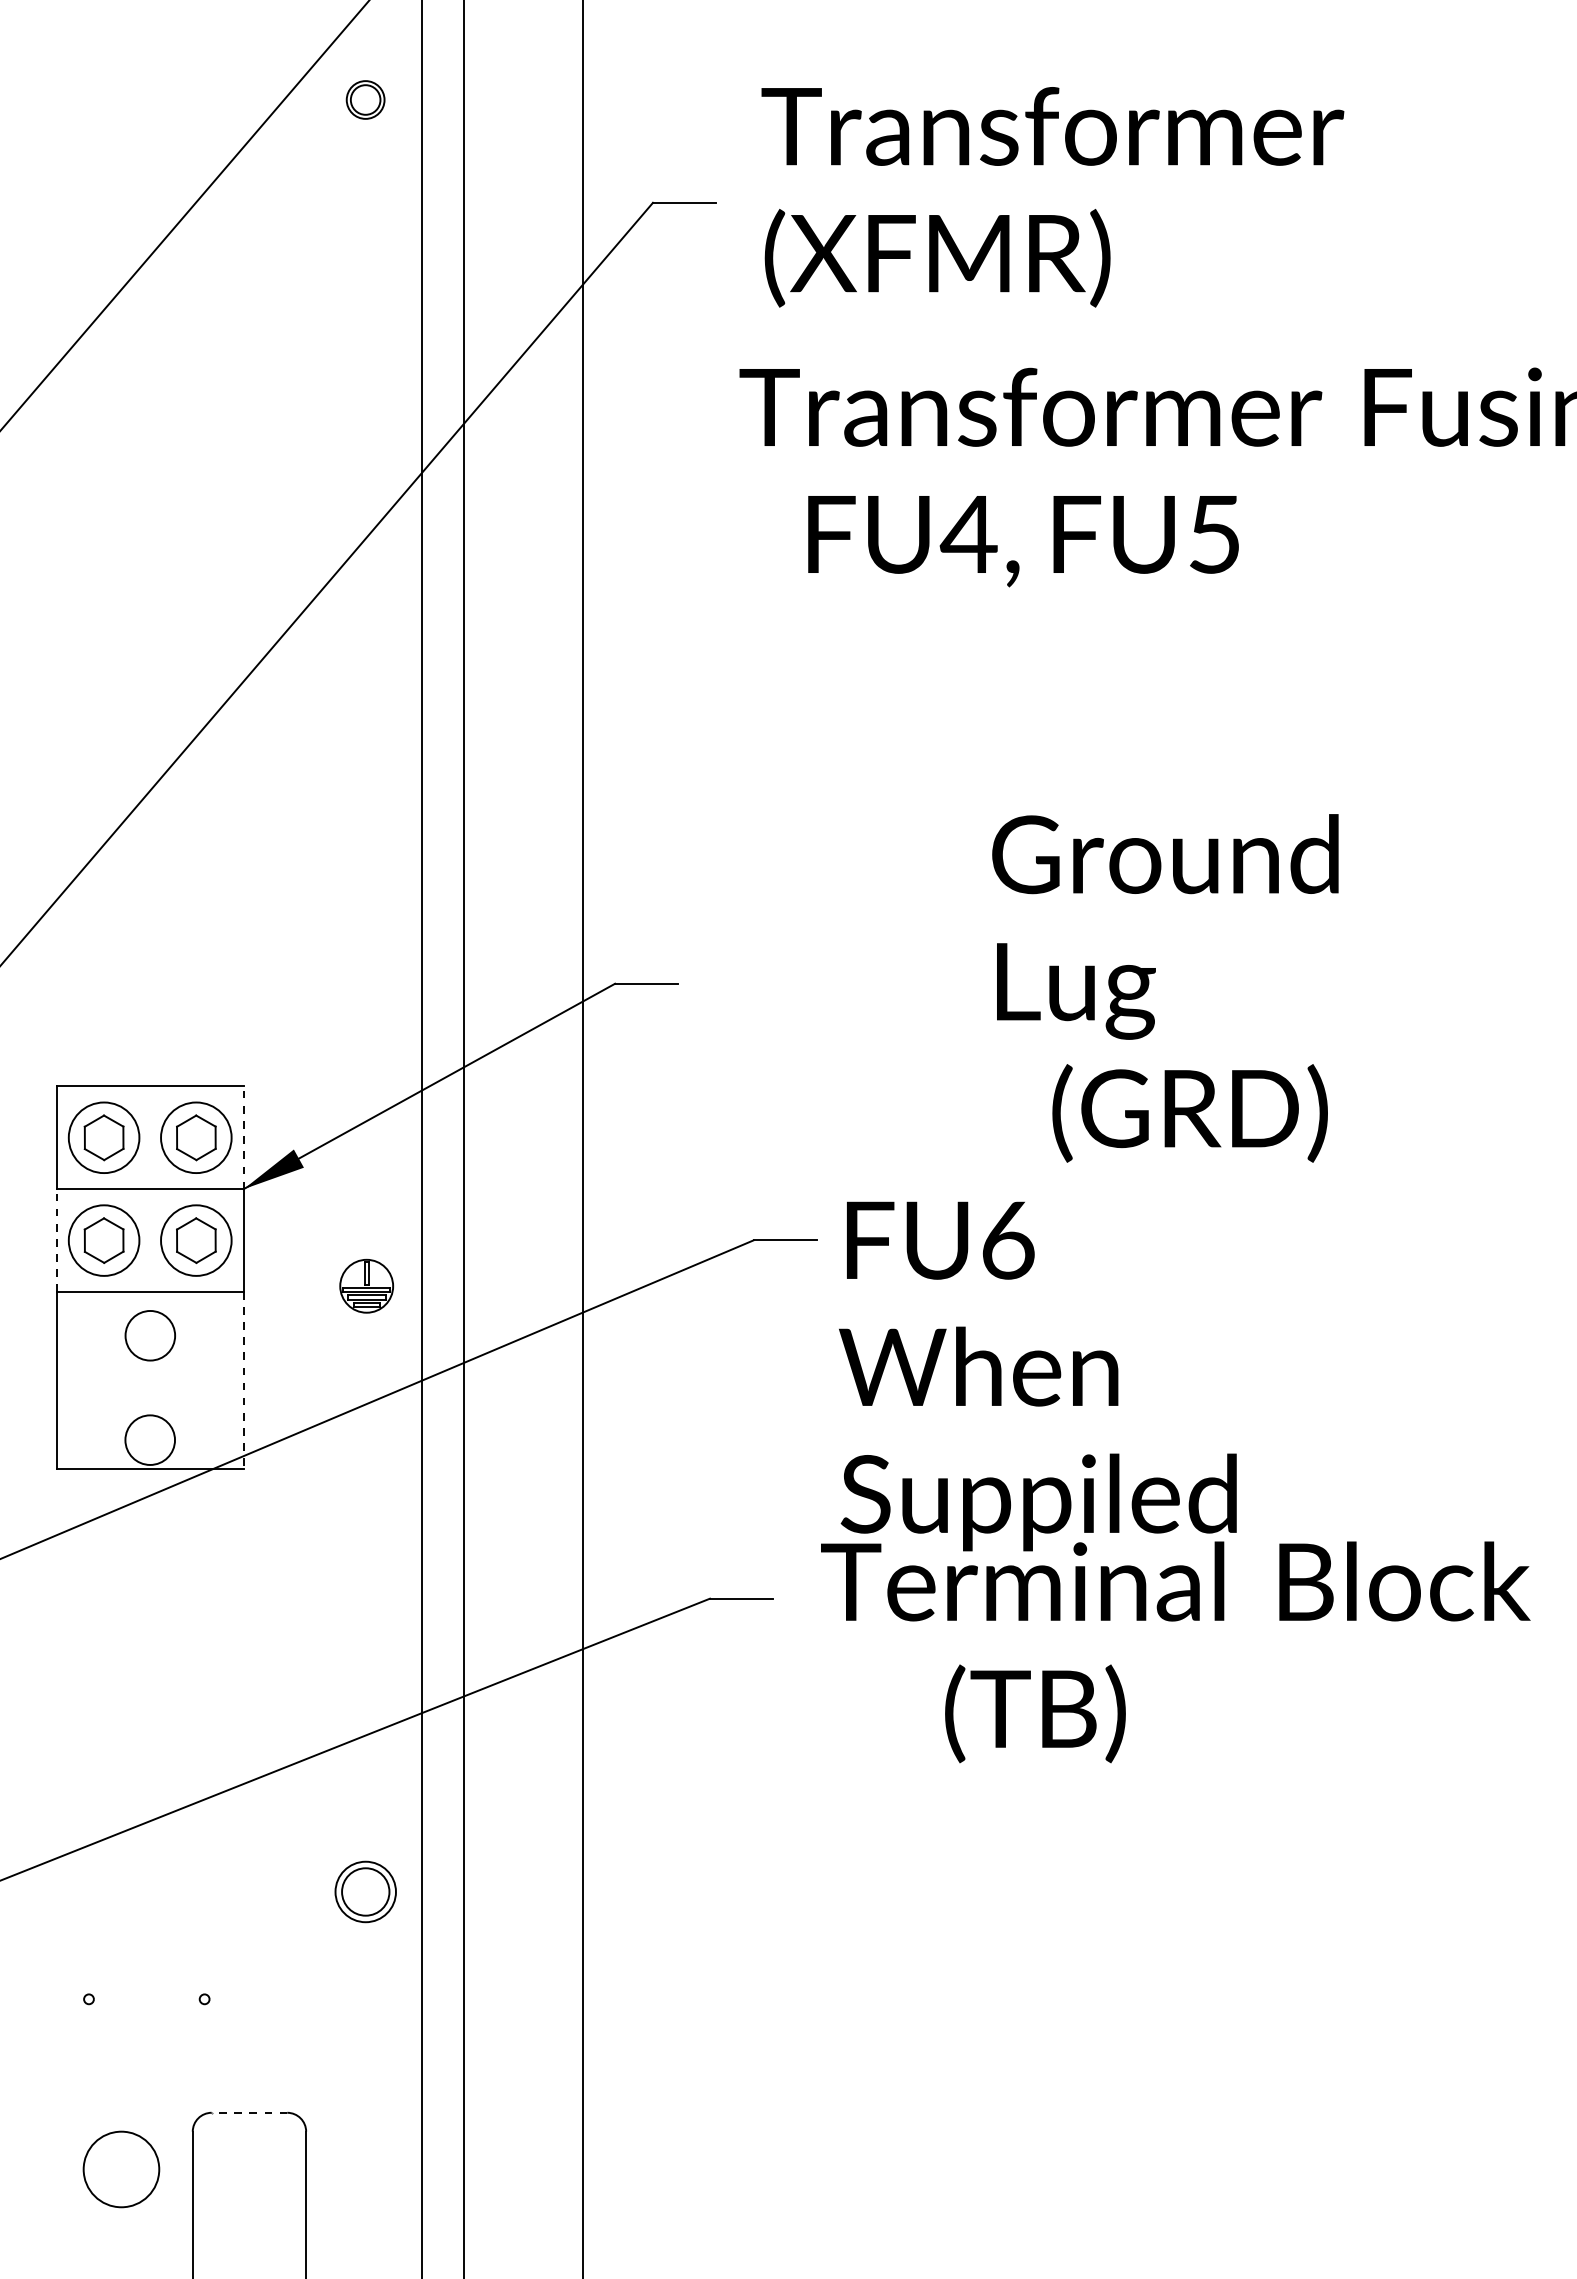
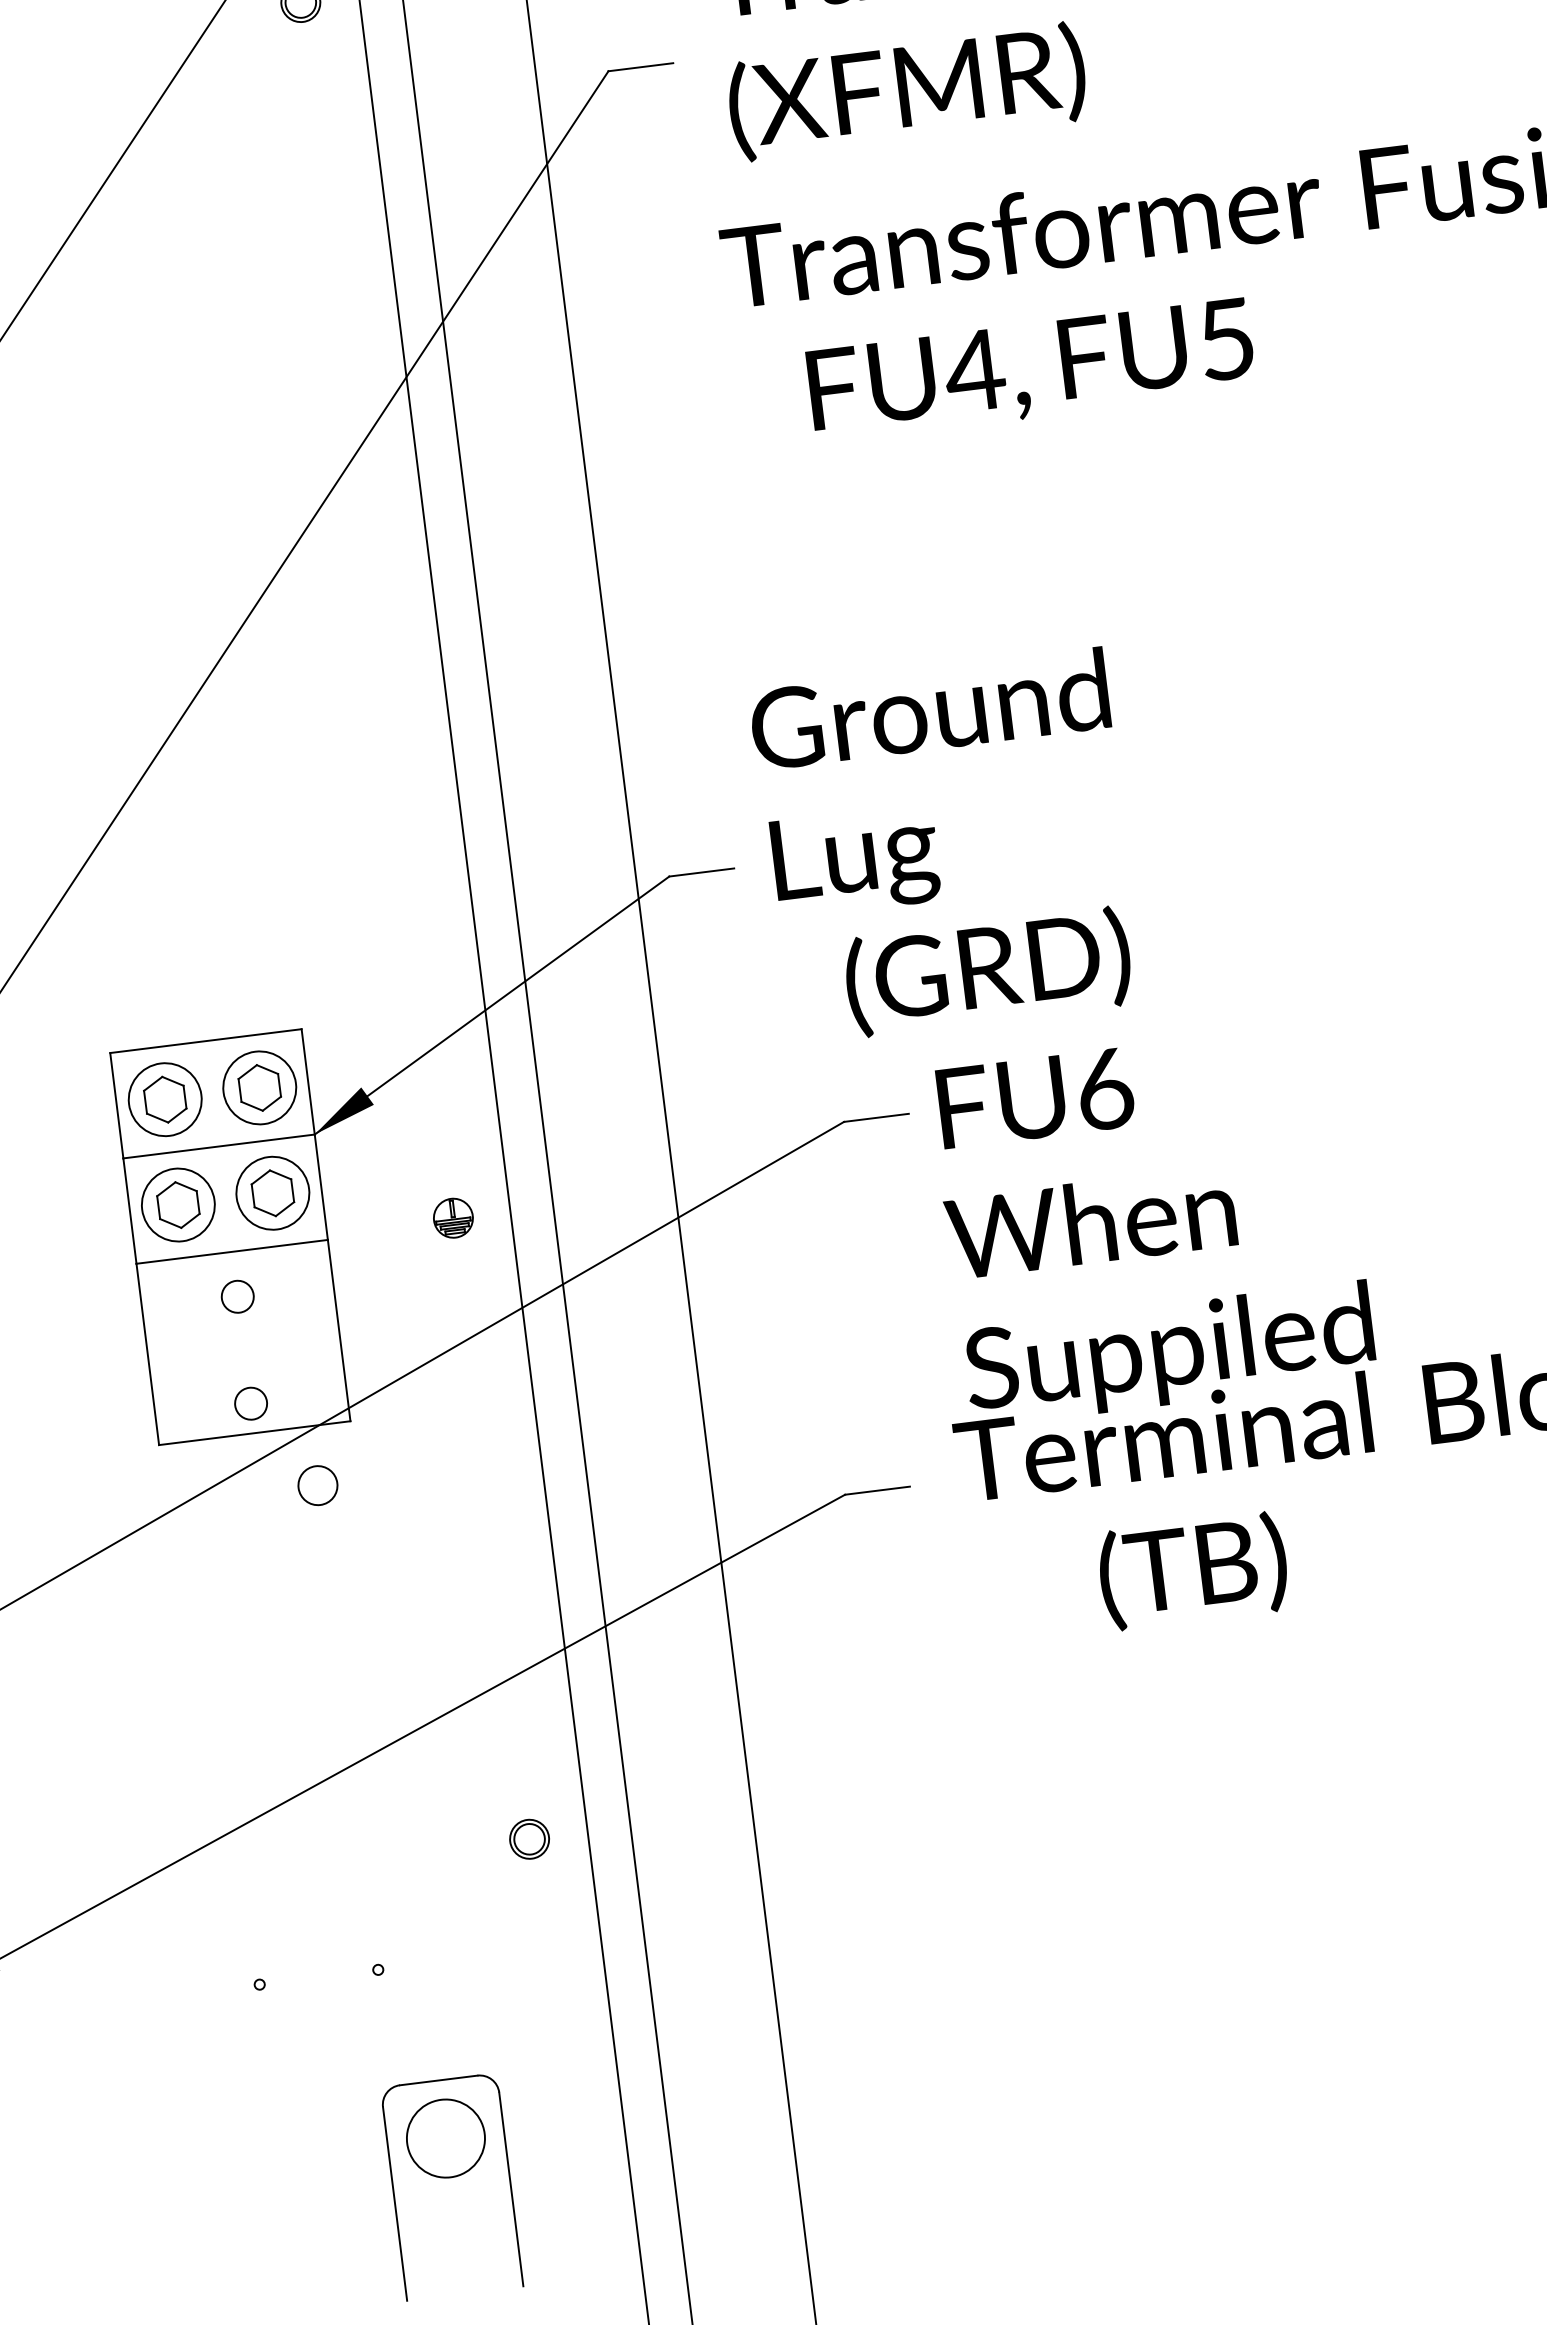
text: (1165, 988) -> (947, 846), moved
line: (243, 1137) -> (308, 1081), dashed -> solid
line: (56, 1240) -> (129, 1211), dashed -> solid
part: (366, 1285) -> (453, 1217), size x0.71
circle: (149, 1335) -> (237, 1296), size x0.62
line: (243, 1380) -> (339, 1330), dashed -> solid
circle: (149, 1439) -> (250, 1403), size x0.62
circle: (204, 1526) -> (317, 1485), added
part: (365, 1891) -> (529, 1838), size x0.62
line: (249, 2112) -> (438, 2080), dashed -> solid
circle: (121, 2169) -> (445, 2138), moved

